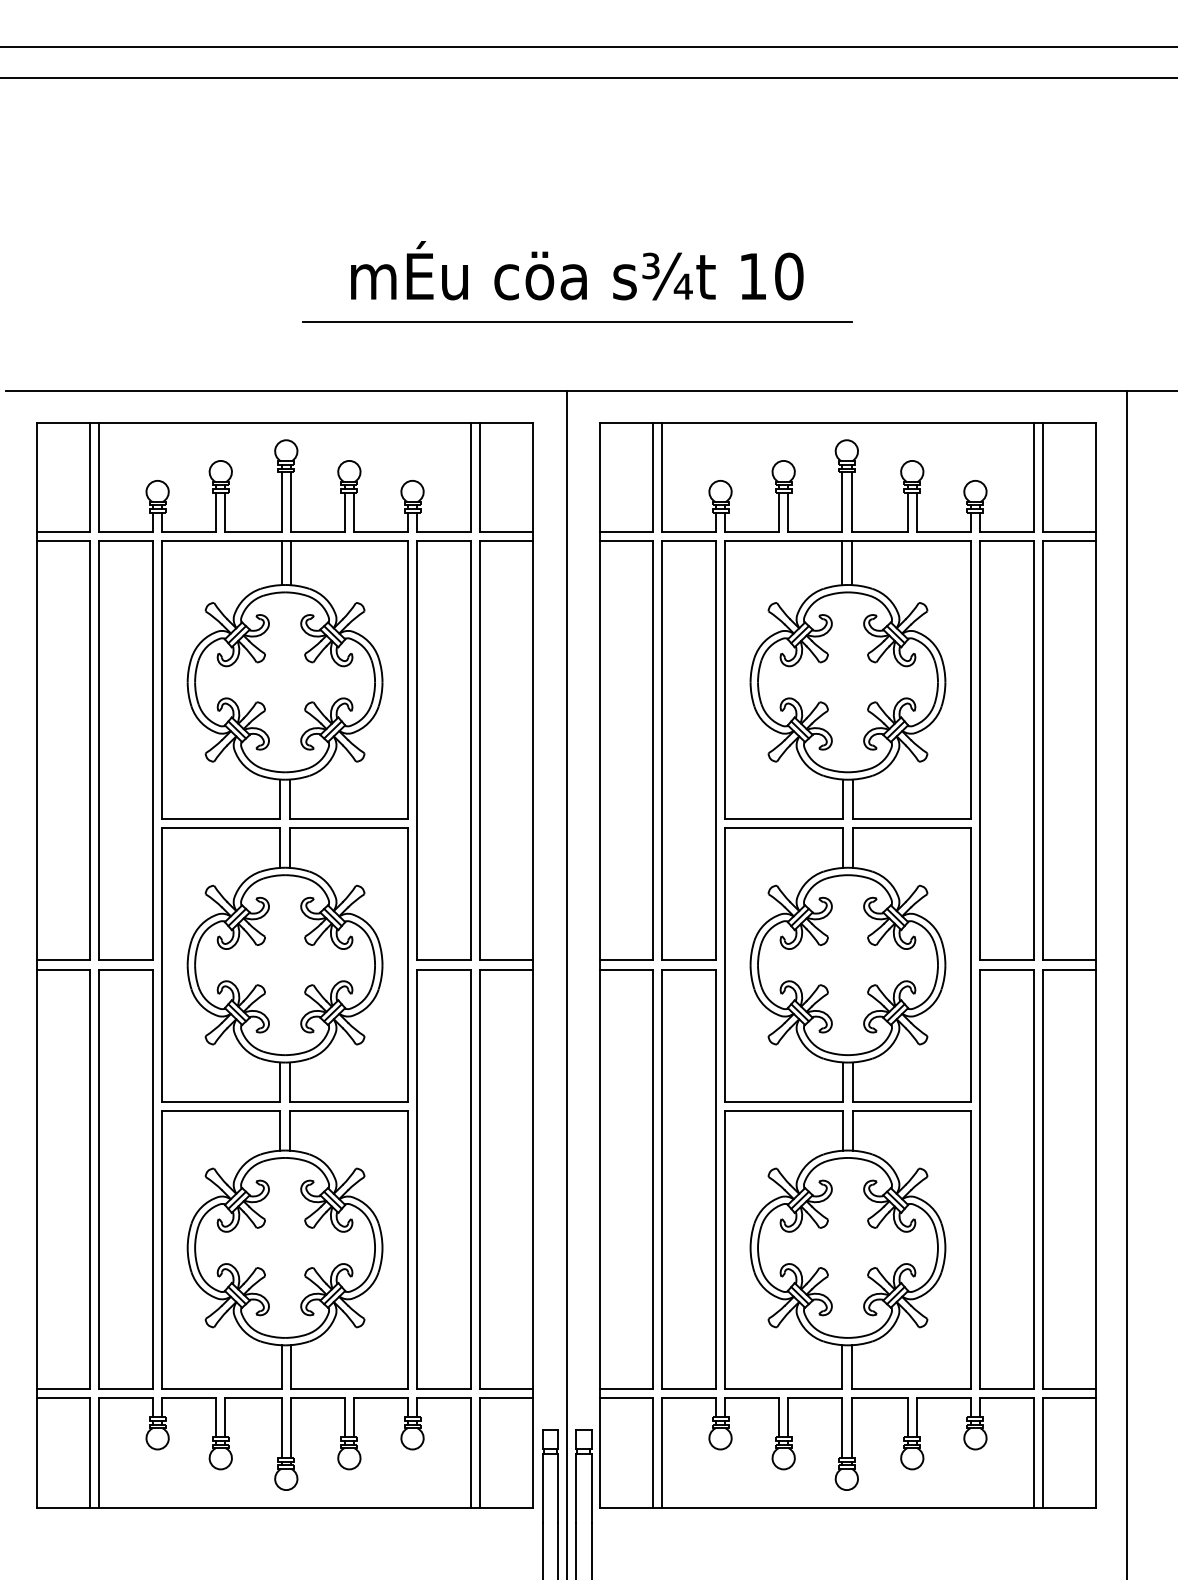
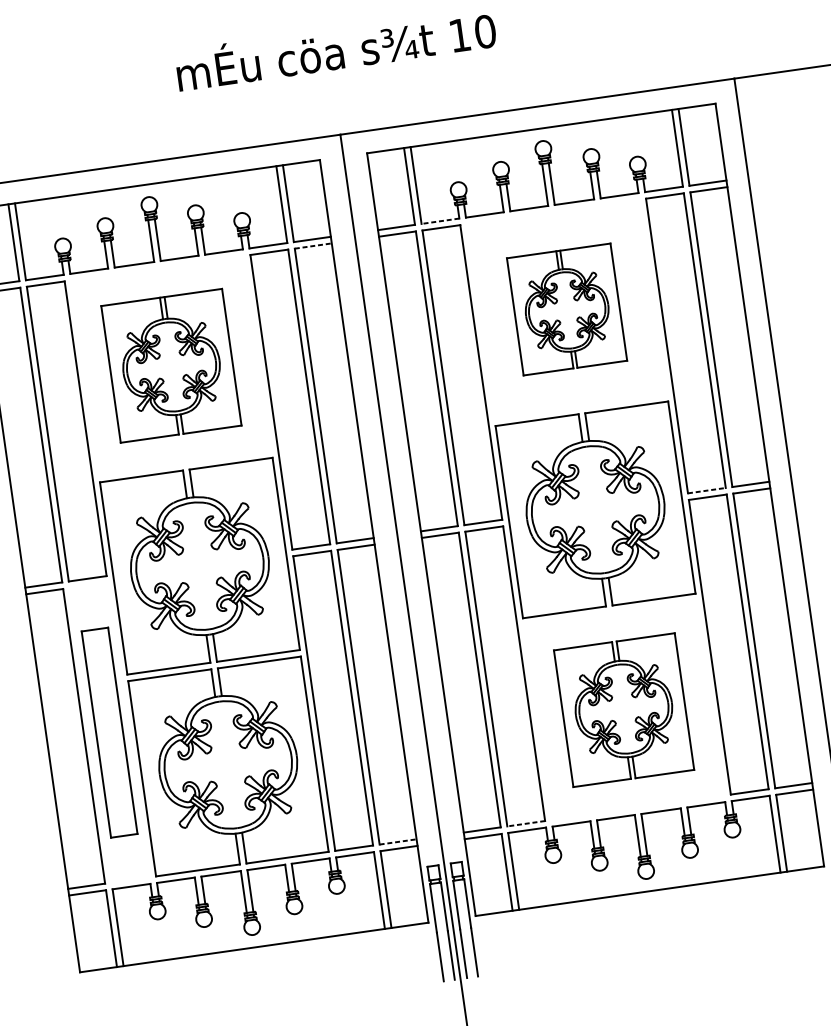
line: (577, 321) -> (341, 84), removed
line: (688, 531) -> (440, 221), solid -> dashed
line: (507, 541) -> (313, 246), solid -> dashed
part: (284, 679) -> (170, 365), size x0.7
part: (847, 679) -> (566, 309), size x0.6
line: (1007, 960) -> (707, 490), solid -> dashed
part: (125, 1179) -> (109, 732), size x0.7
part: (847, 1249) -> (623, 709), size x0.7
line: (507, 1389) -> (398, 842), solid -> dashed
line: (688, 1389) -> (525, 824), solid -> dashed

